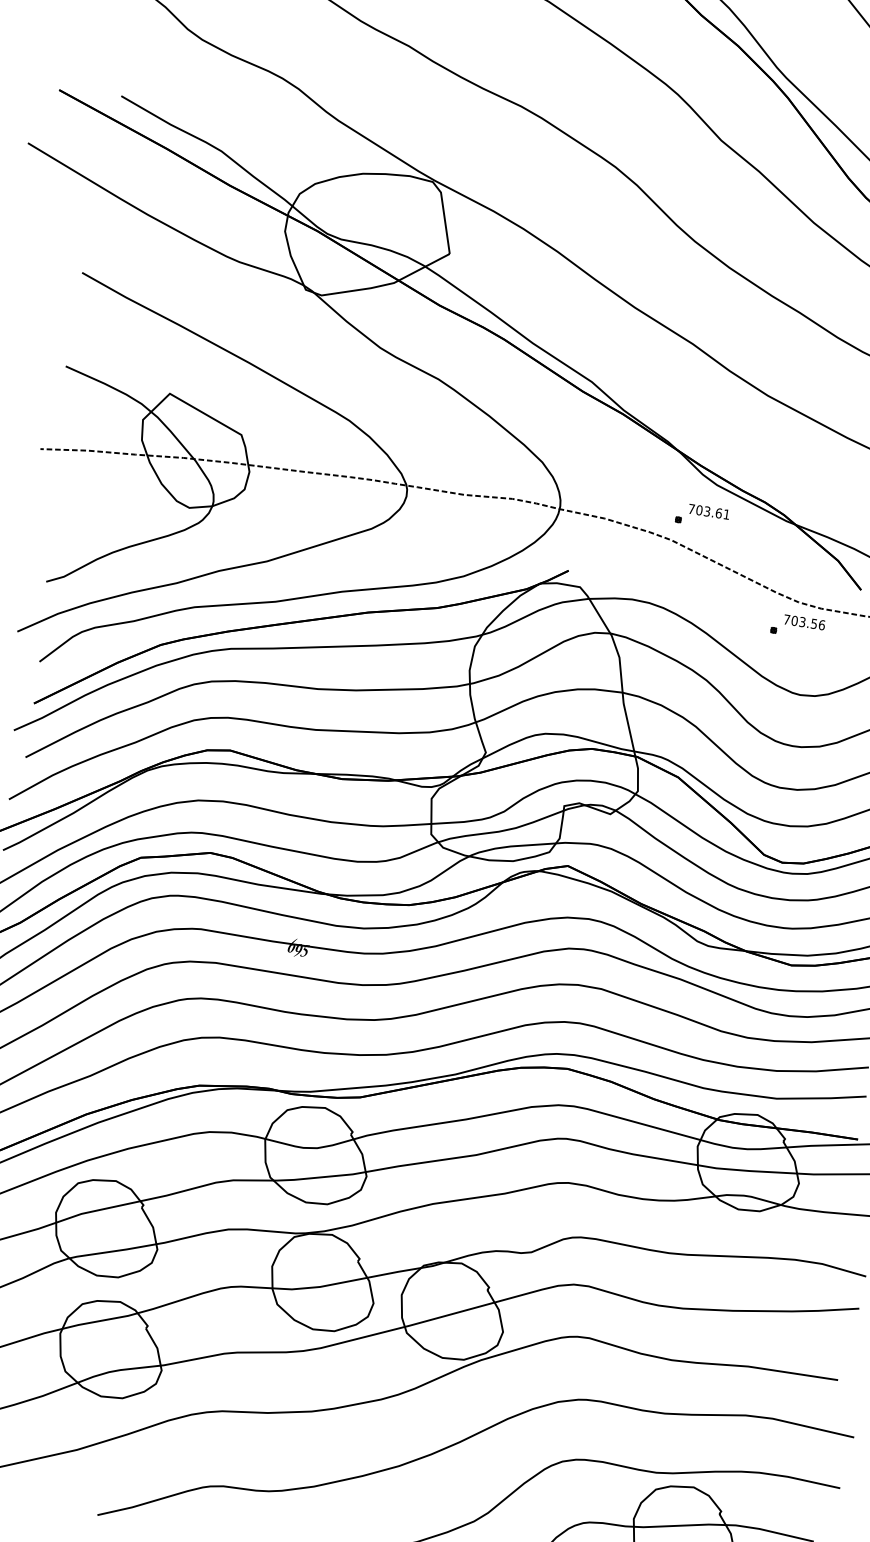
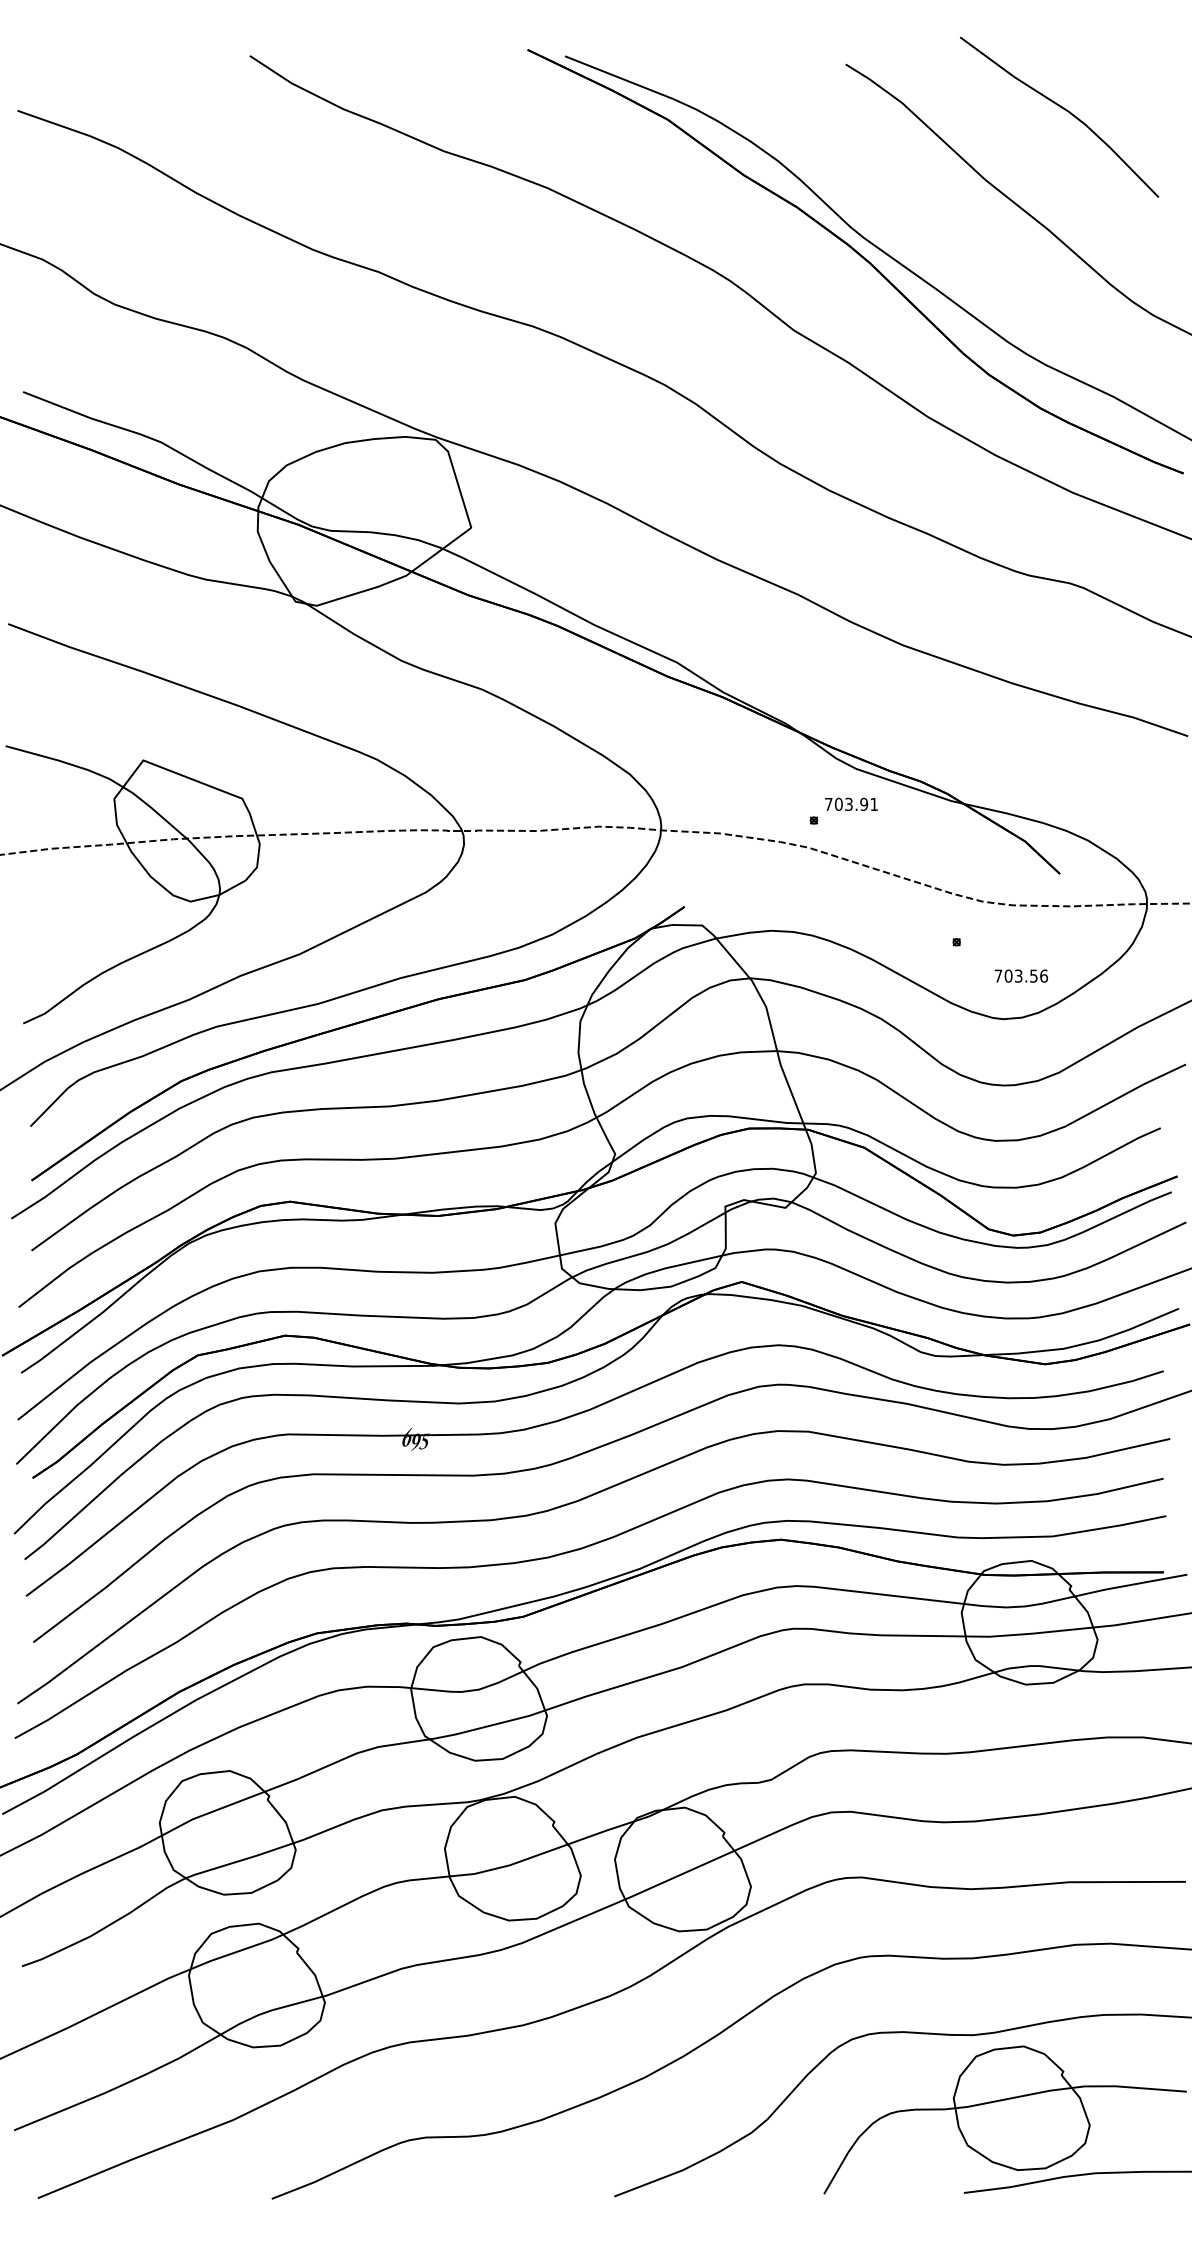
text: (719, 513) -> (864, 804), 703.61 -> 703.91
text: (804, 621) -> (1021, 975), moved

